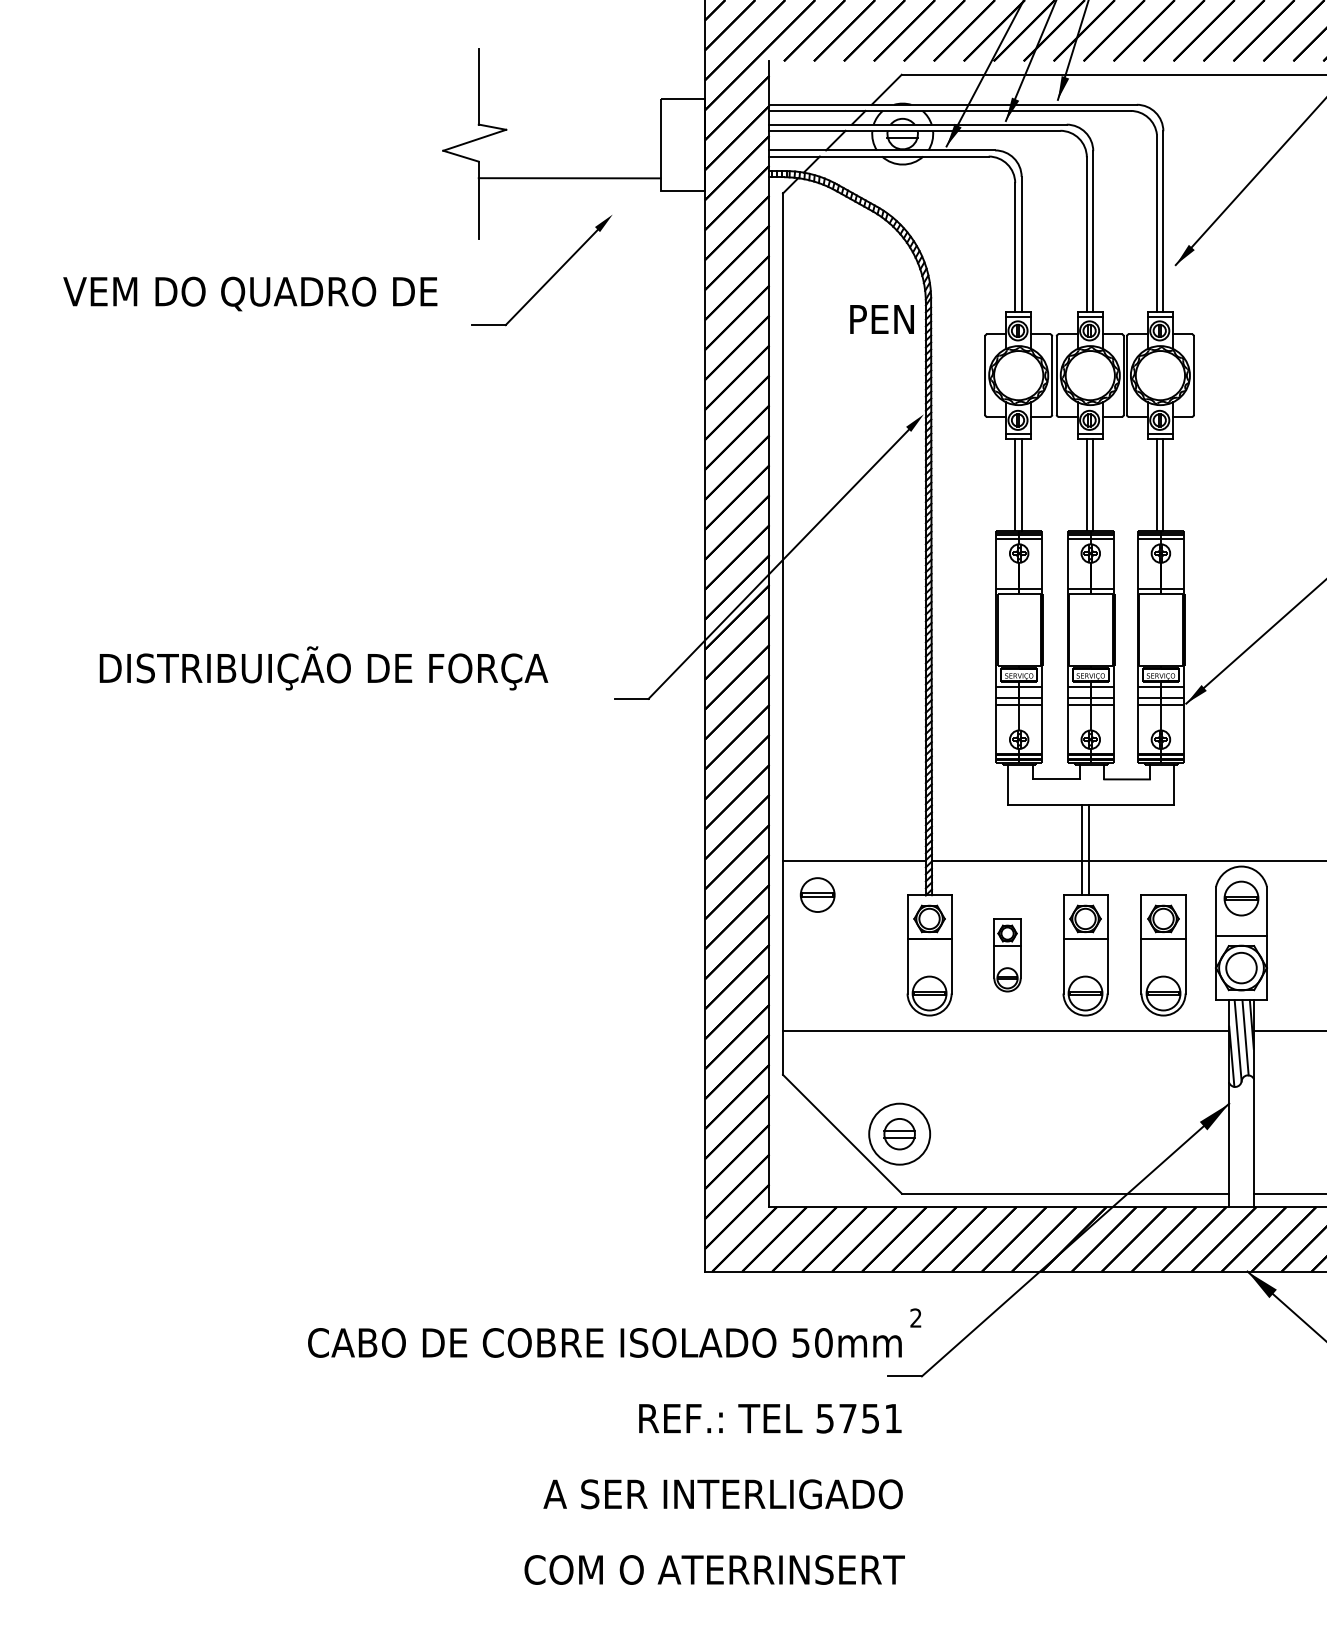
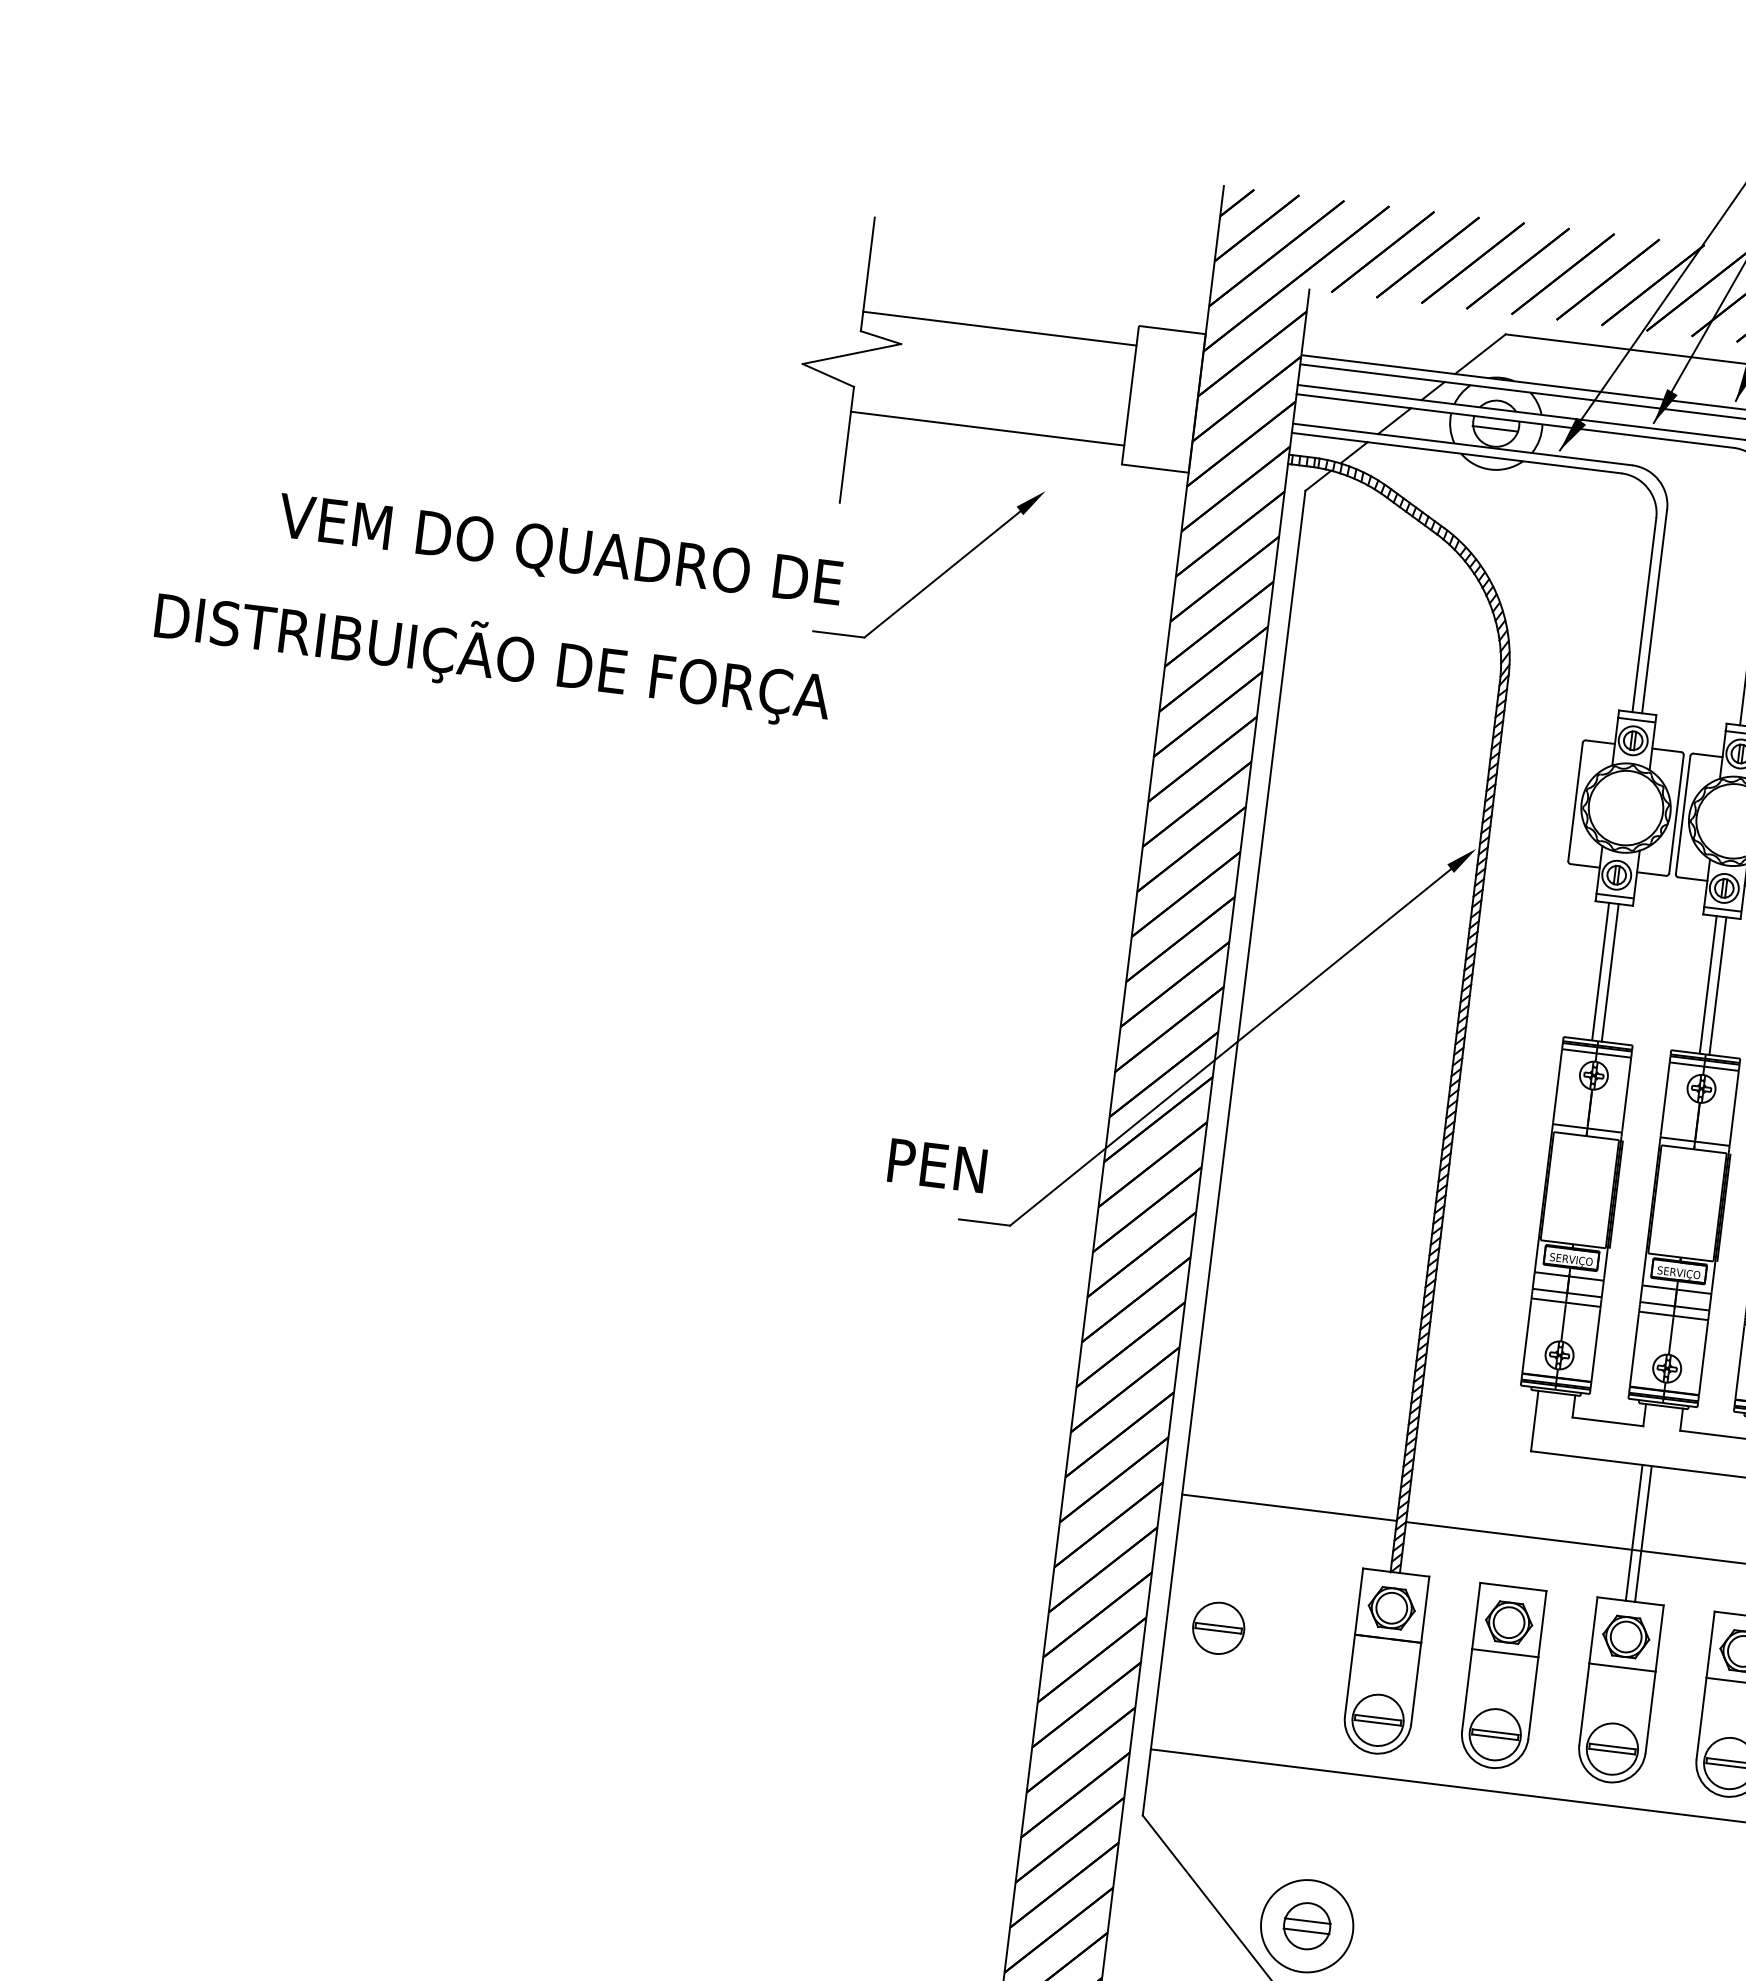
line: (569, 111) -> (999, 328), added
text: (250, 293) -> (560, 551), moved
text: (881, 319) -> (936, 1165), moved
text: (323, 668) -> (492, 656), moved
part: (817, 894) -> (1218, 1627), moved
part: (1007, 955) -> (1502, 1677), size x1.67

